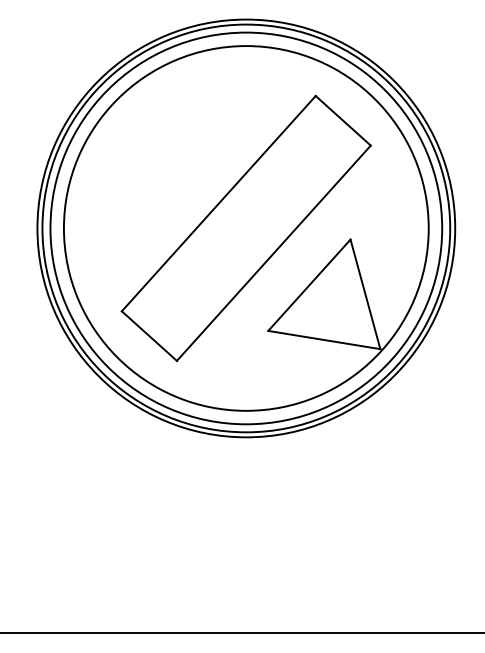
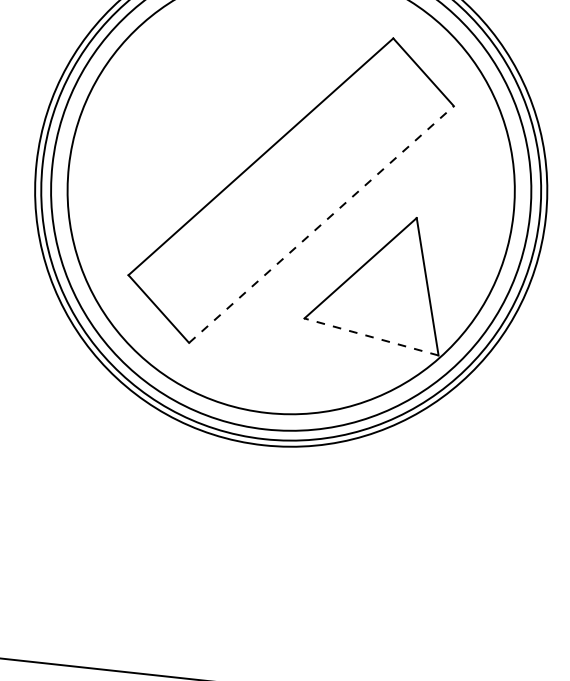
line: (273, 253) -> (321, 224), solid -> dashed
line: (324, 340) -> (371, 337), solid -> dashed

